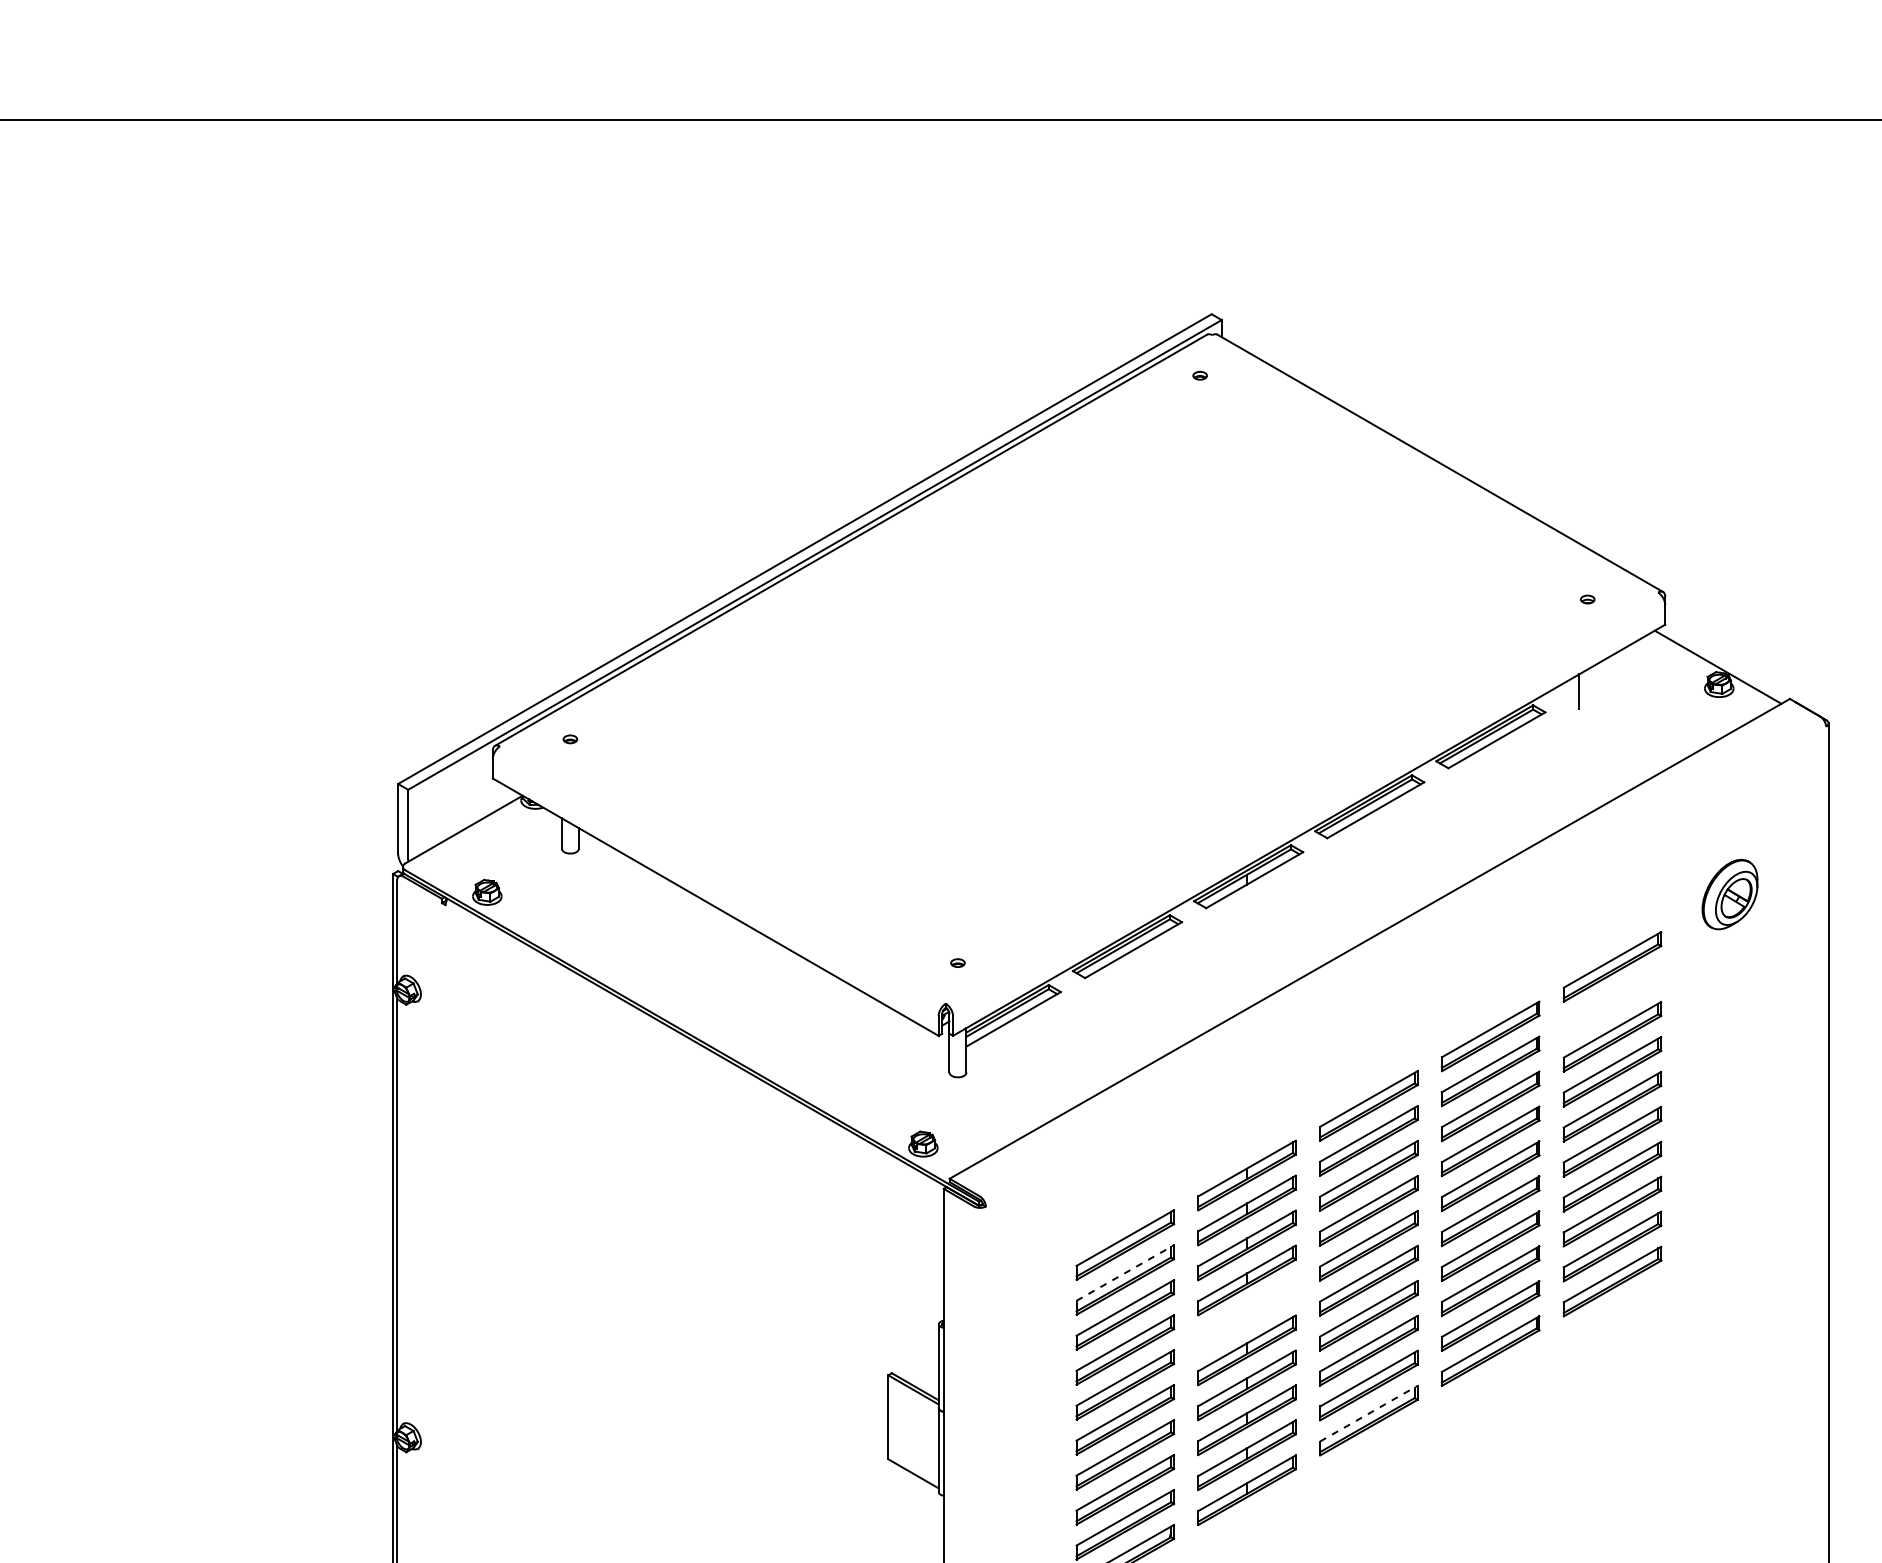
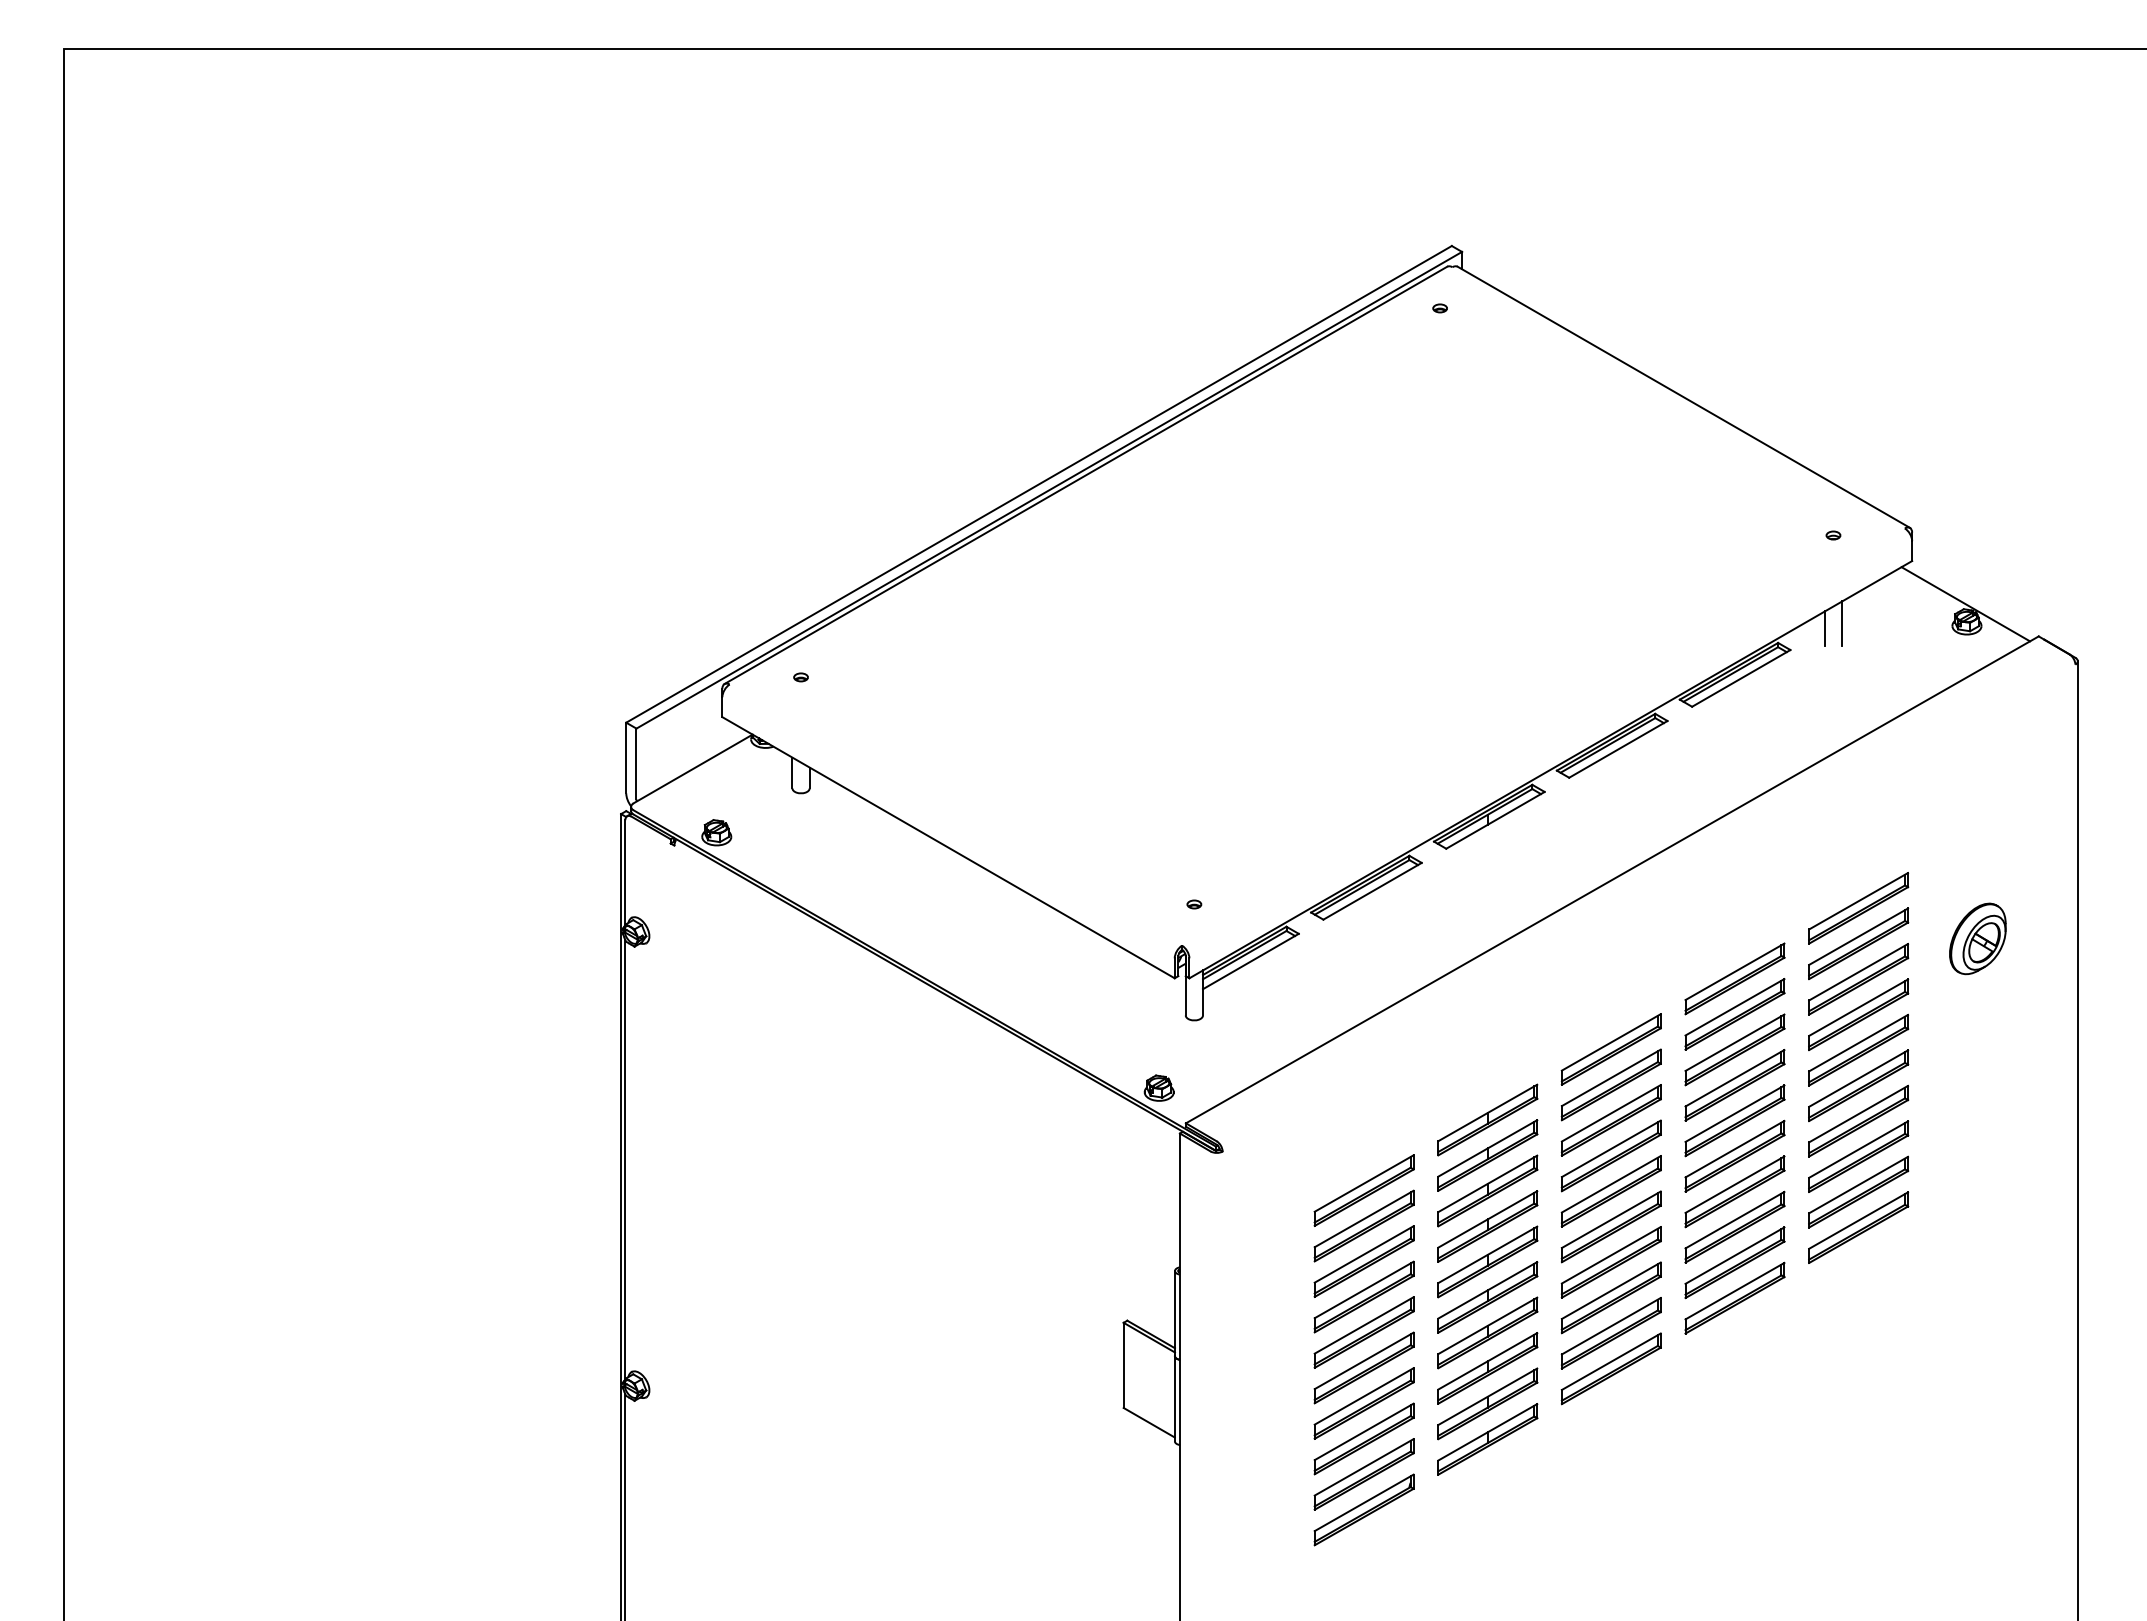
line: (1596, 686) -> (1842, 623), added
part: (1729, 894) -> (1977, 938), moved
part: (1612, 1001) -> (1858, 943), added
line: (1125, 1272) -> (1364, 1218), dashed -> solid
part: (1246, 1314) -> (1487, 1261), added
line: (1368, 1413) -> (1611, 1361), dashed -> solid

